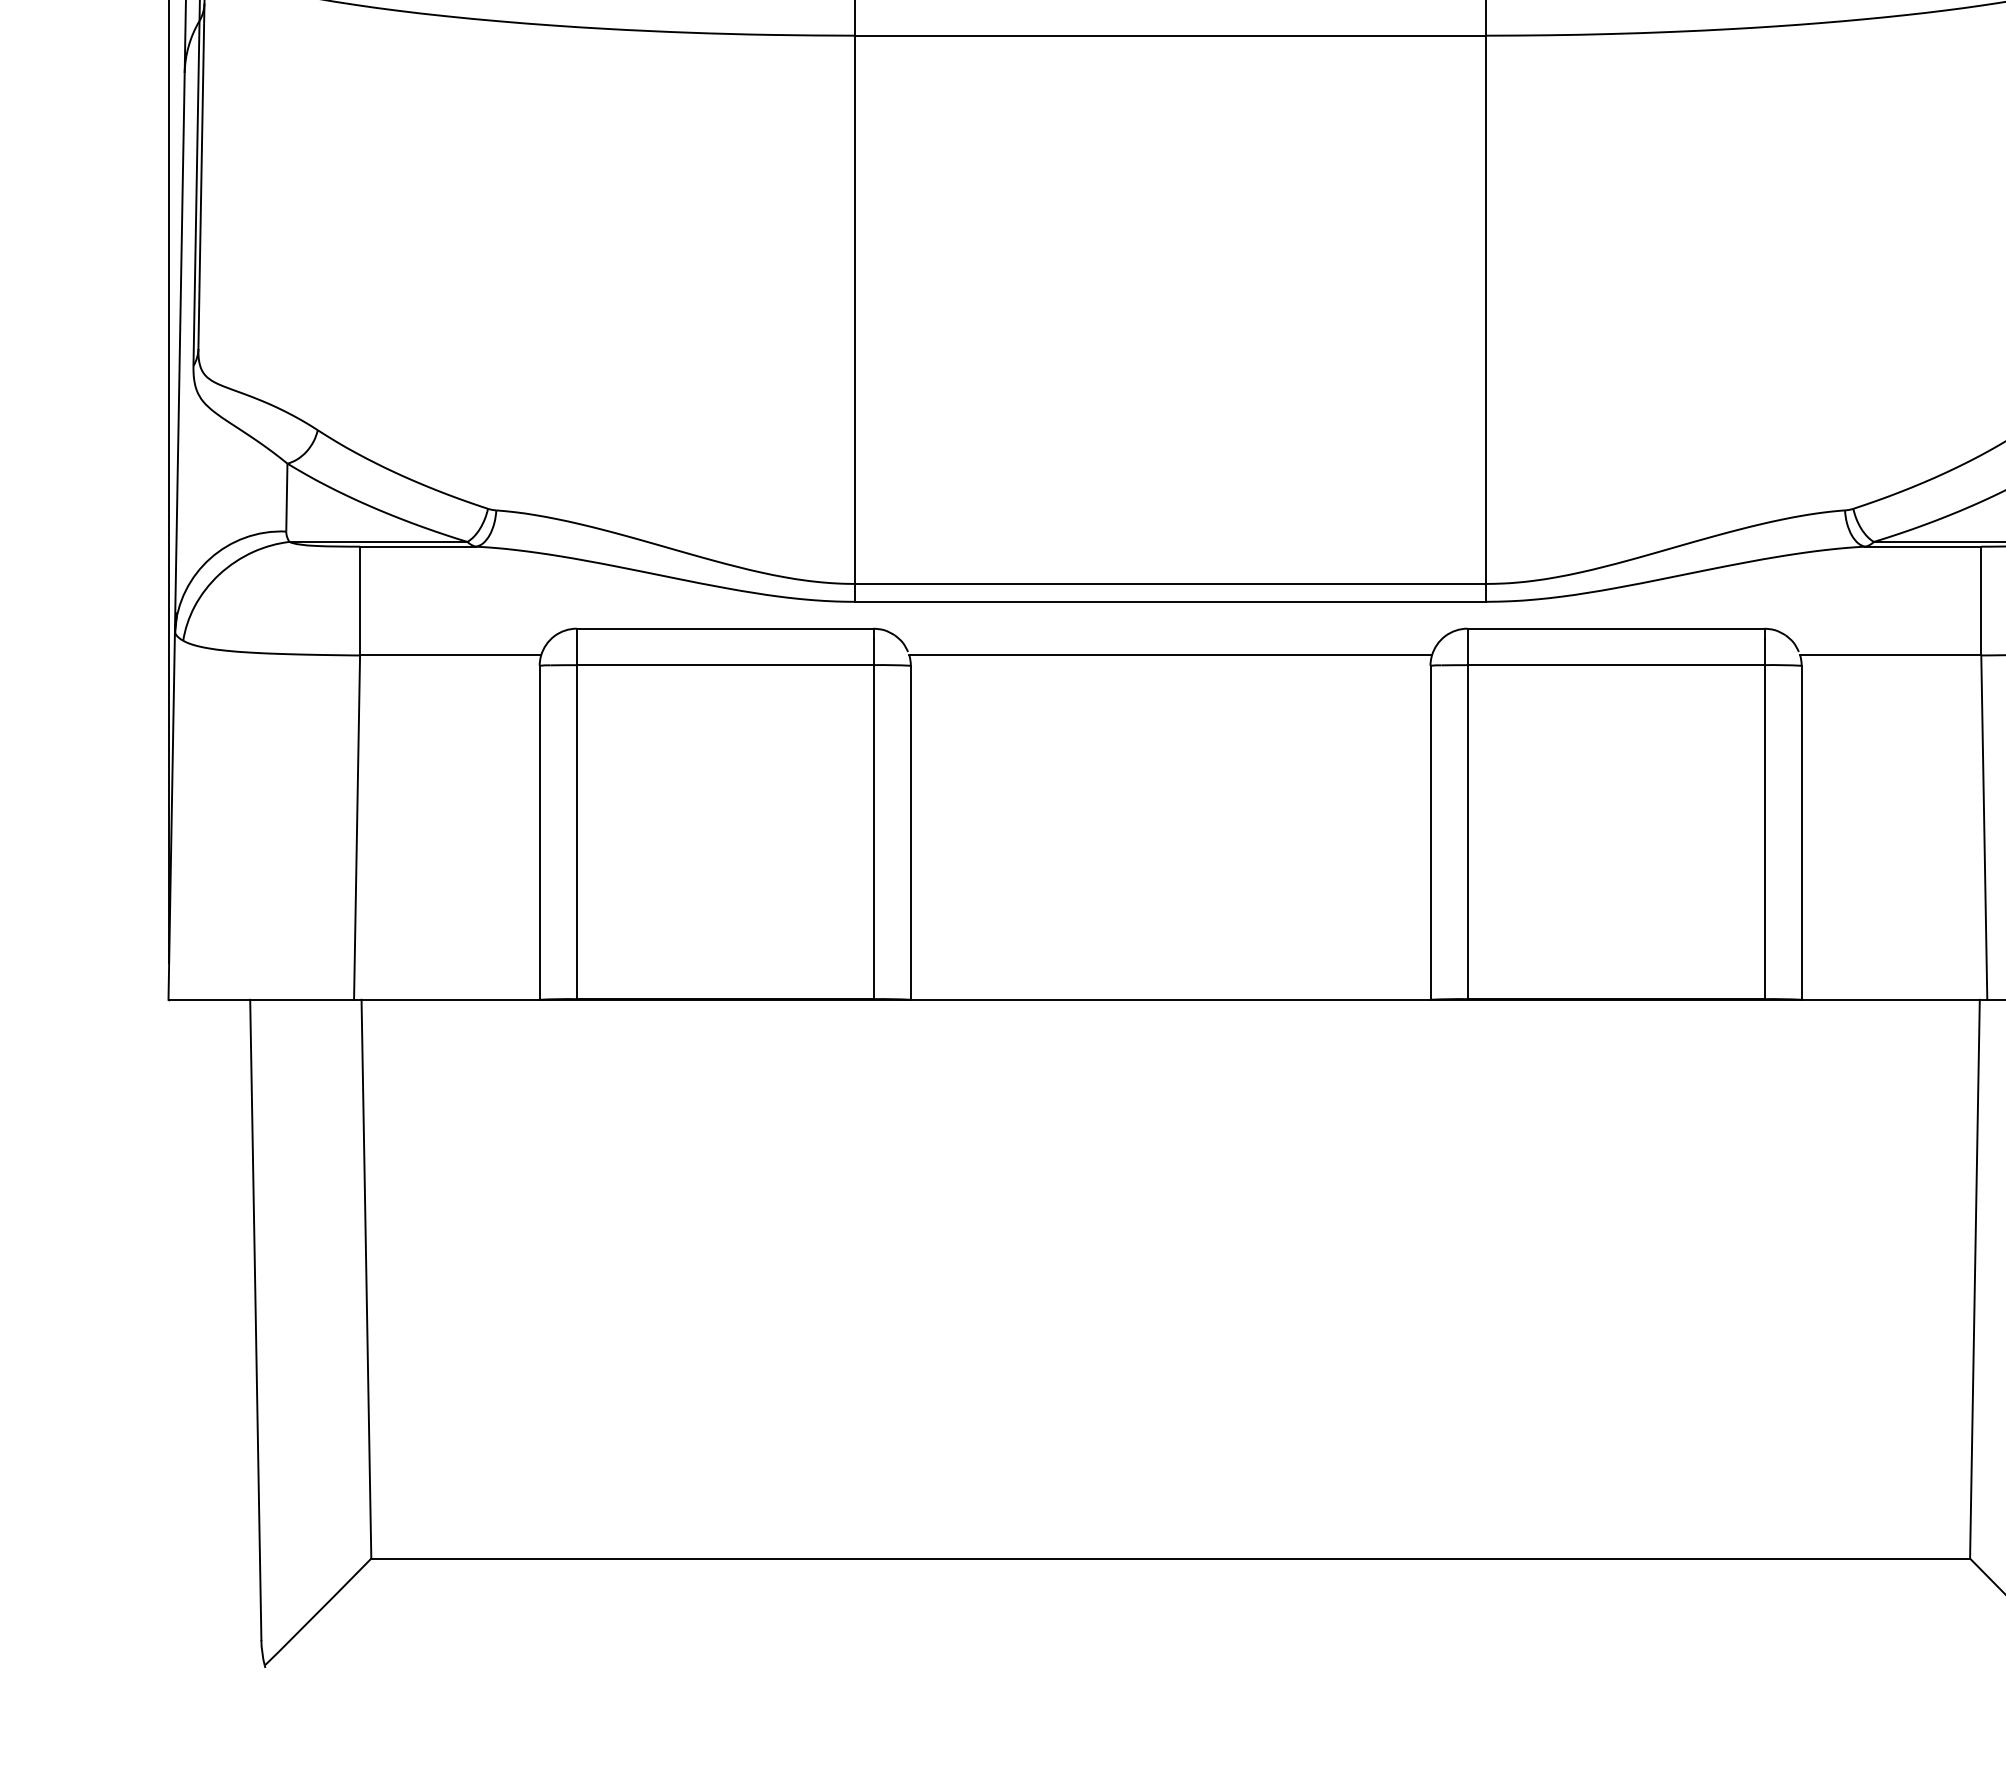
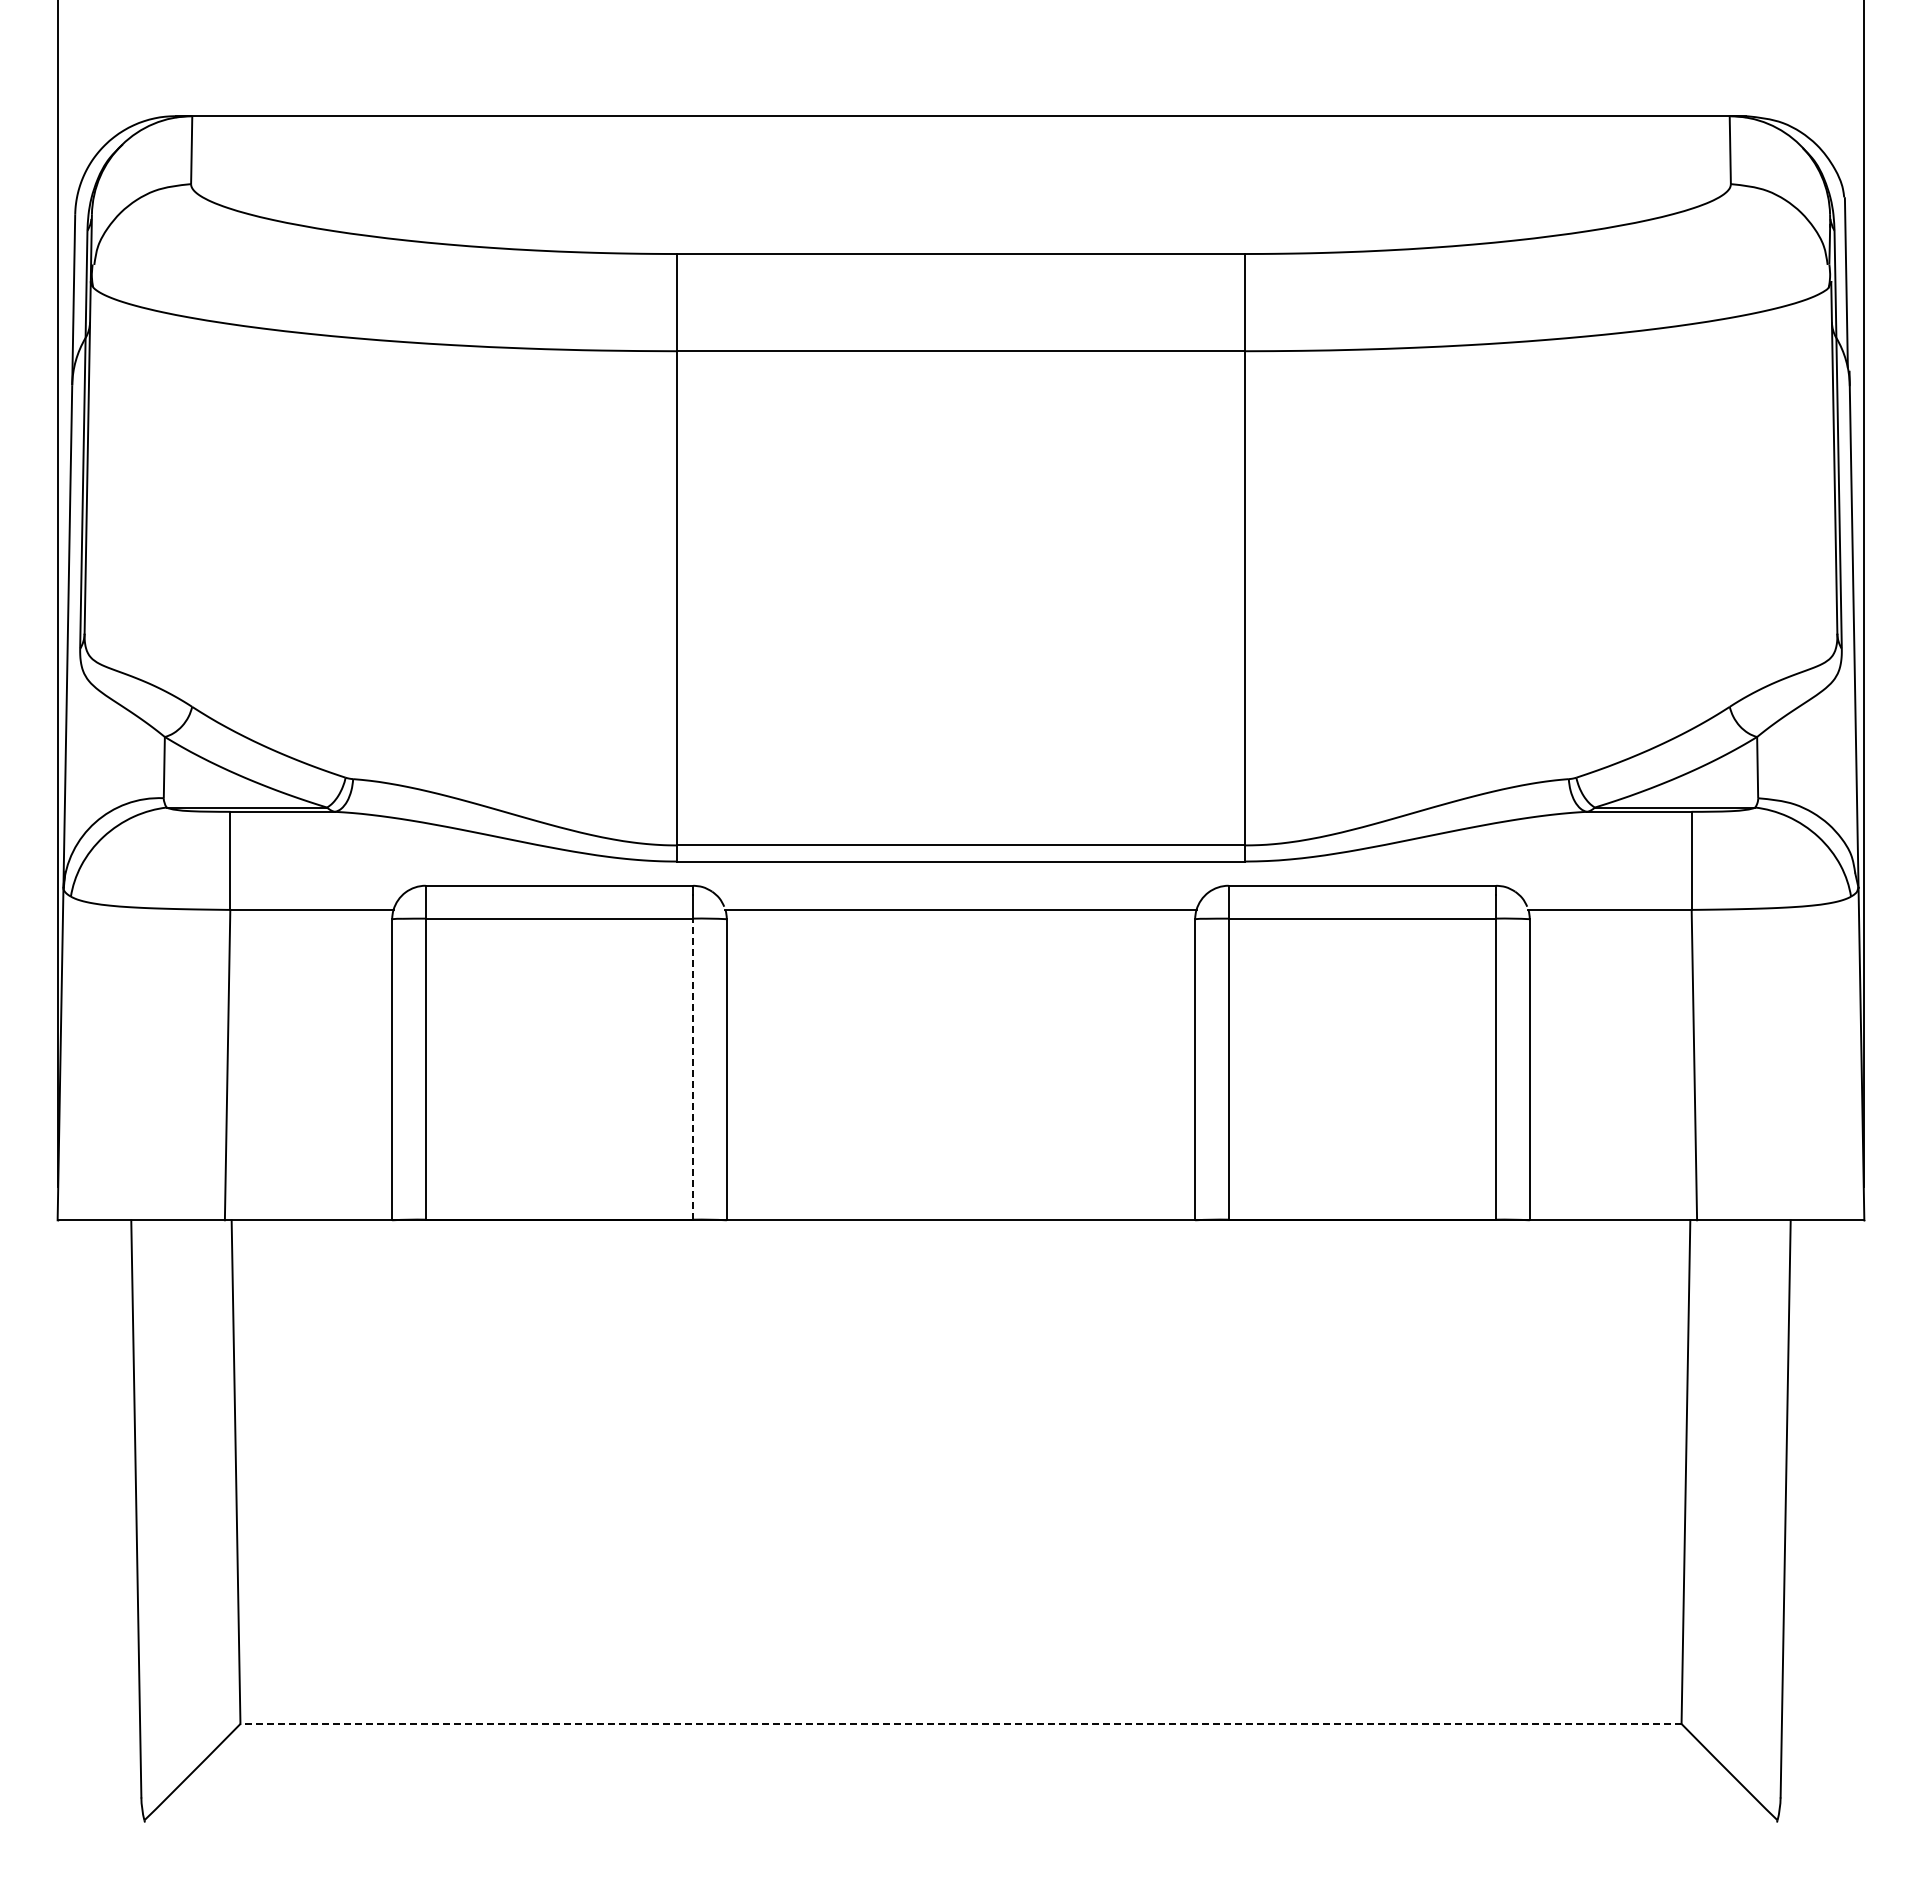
line: (873, 832) -> (693, 1069), solid -> dashed
line: (1171, 1558) -> (961, 1723), solid -> dashed

